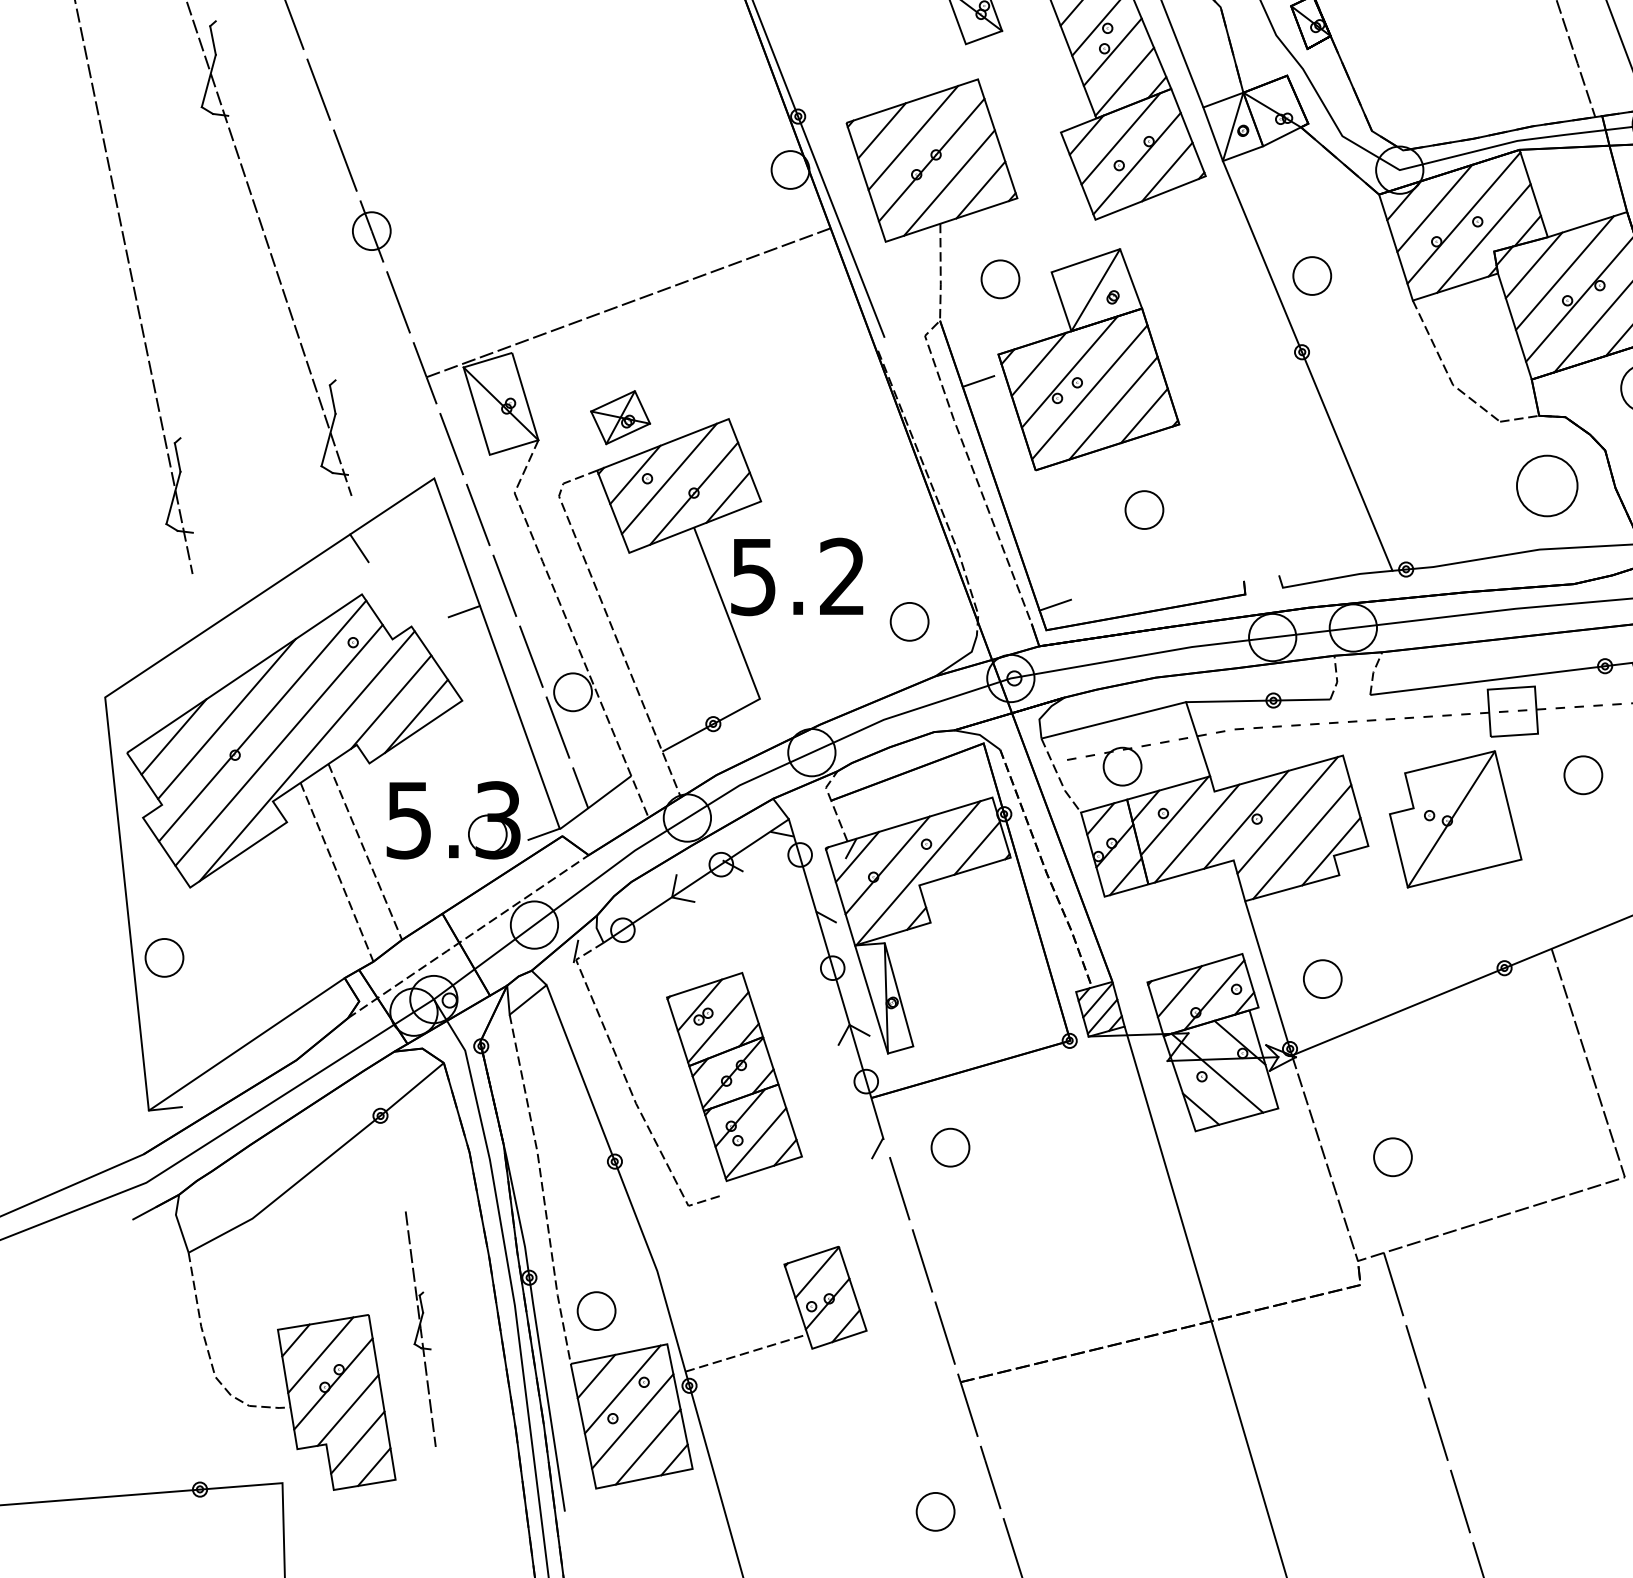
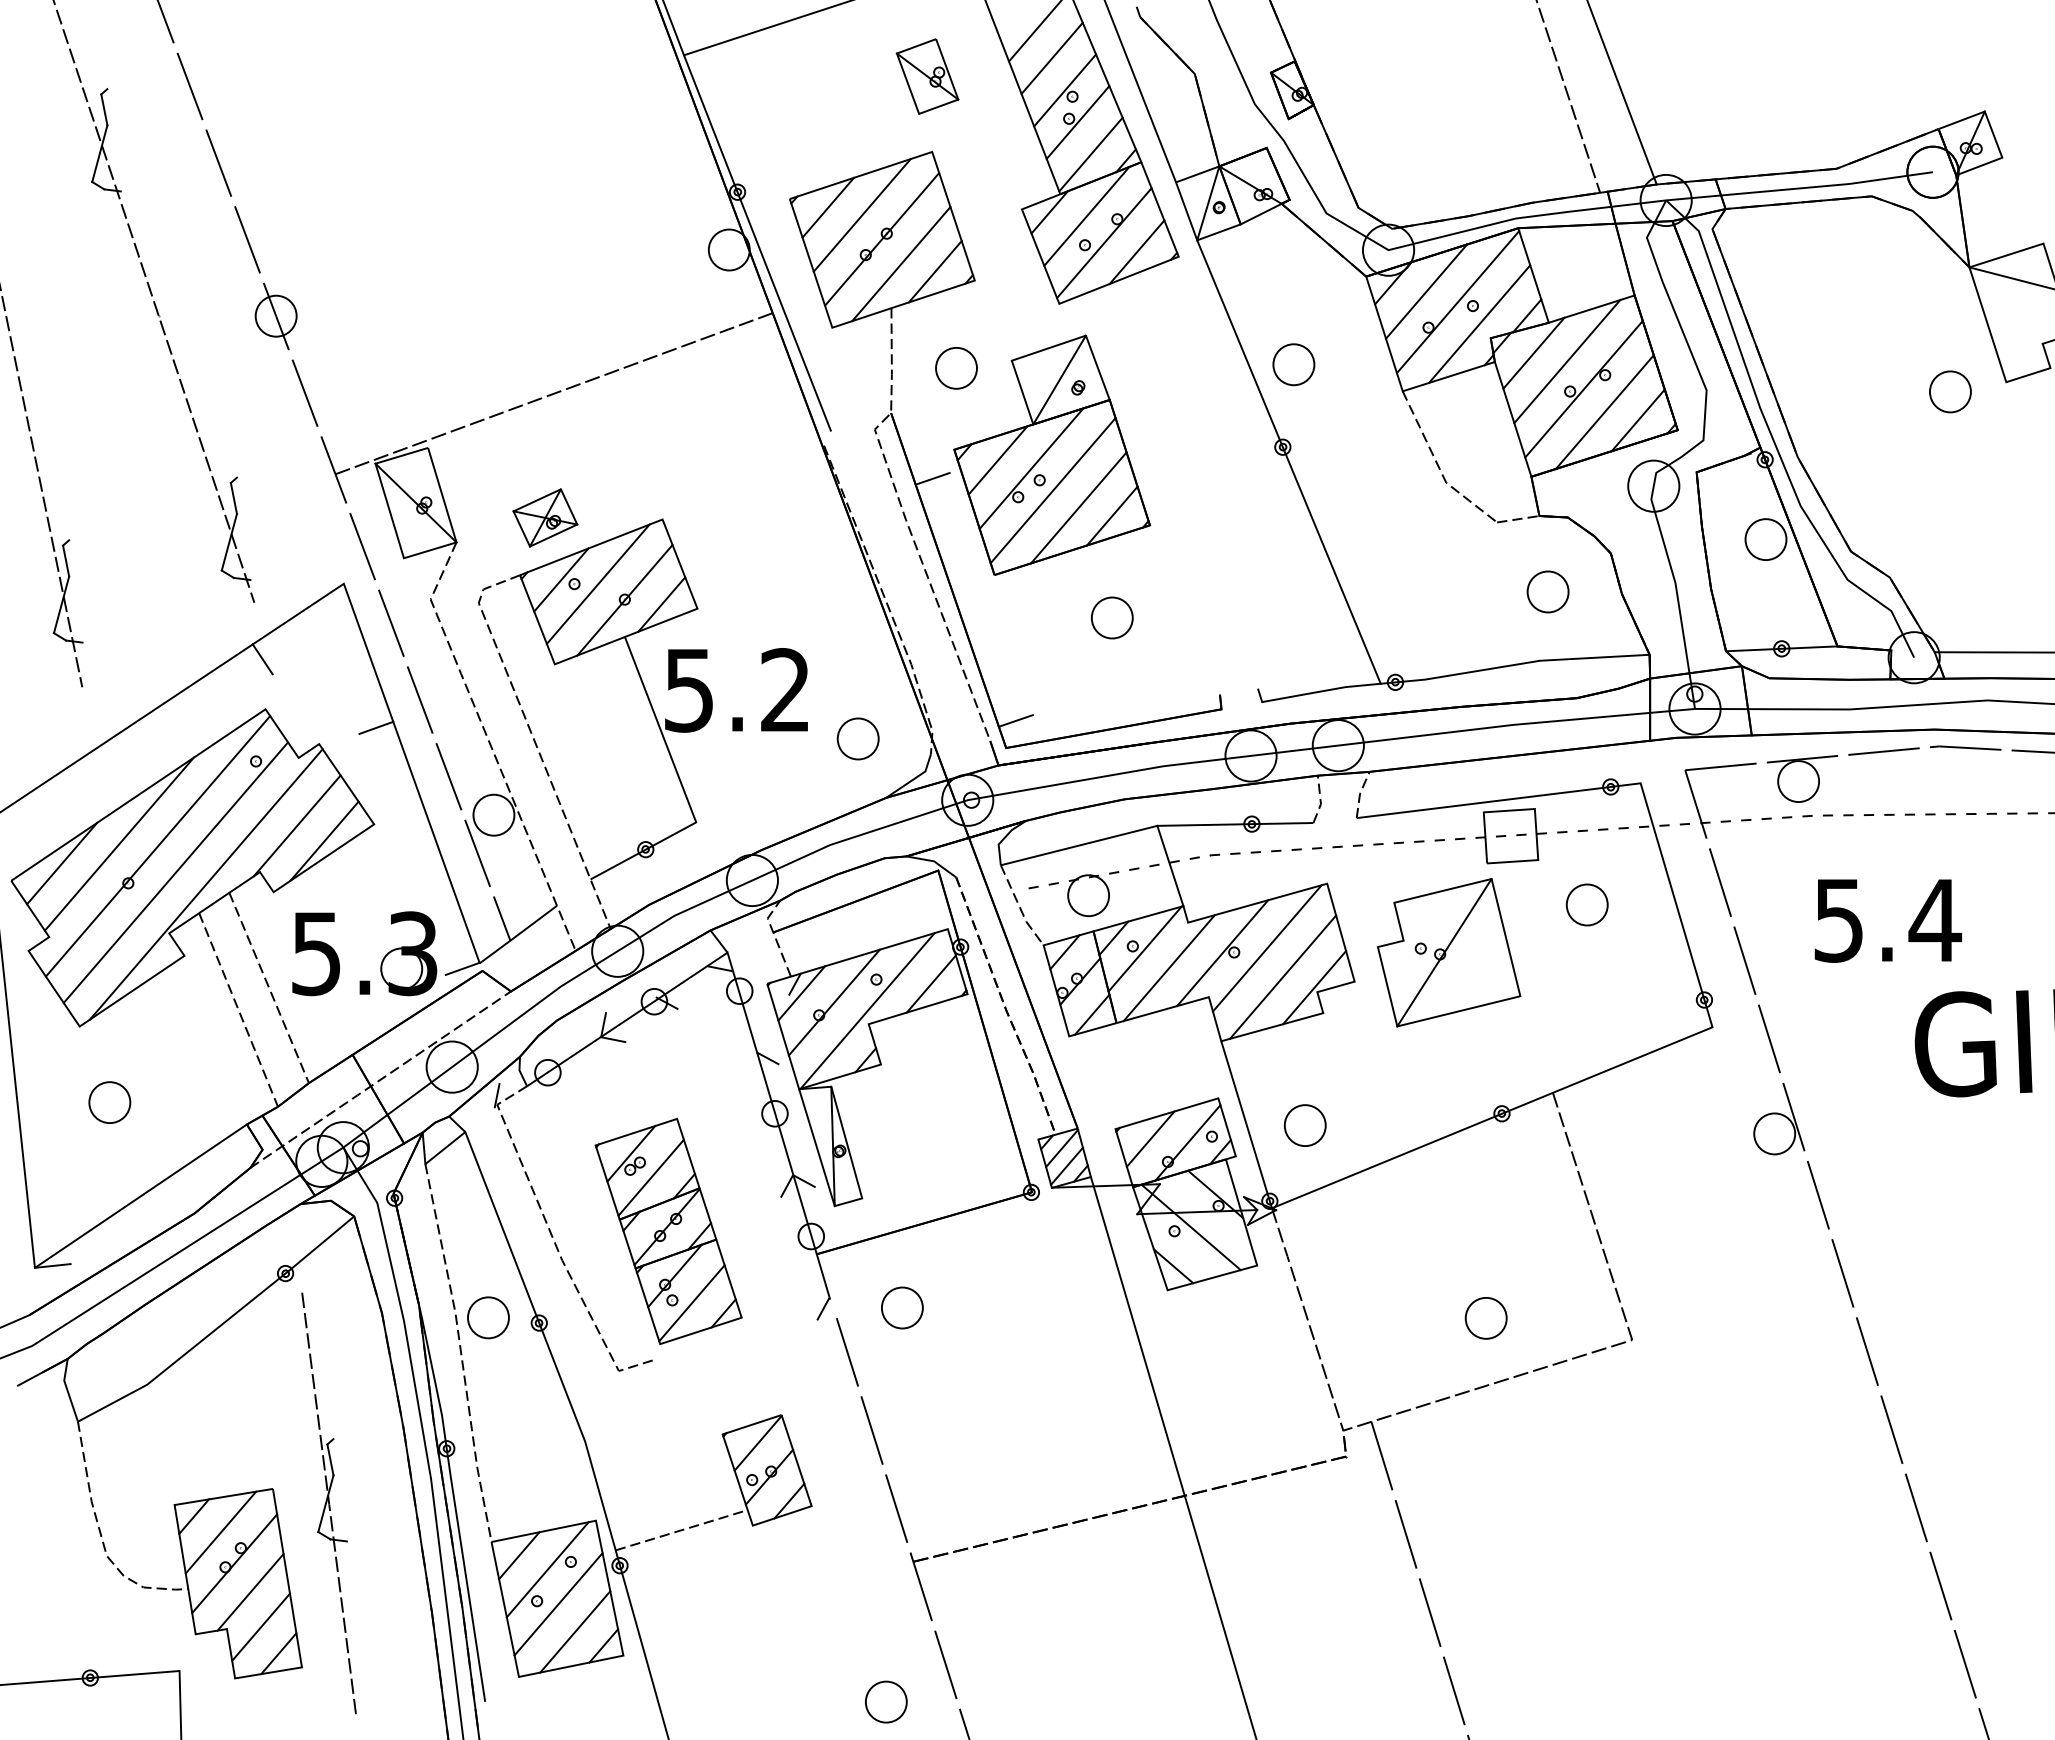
part: (1546, 485) -> (1547, 591), size x0.62
part: (164, 957) -> (109, 1102), moved
part: (1392, 1157) -> (1485, 1318), moved
part: (596, 1310) -> (488, 1317), moved
part: (420, 1328) -> (328, 1503), size x1.67

